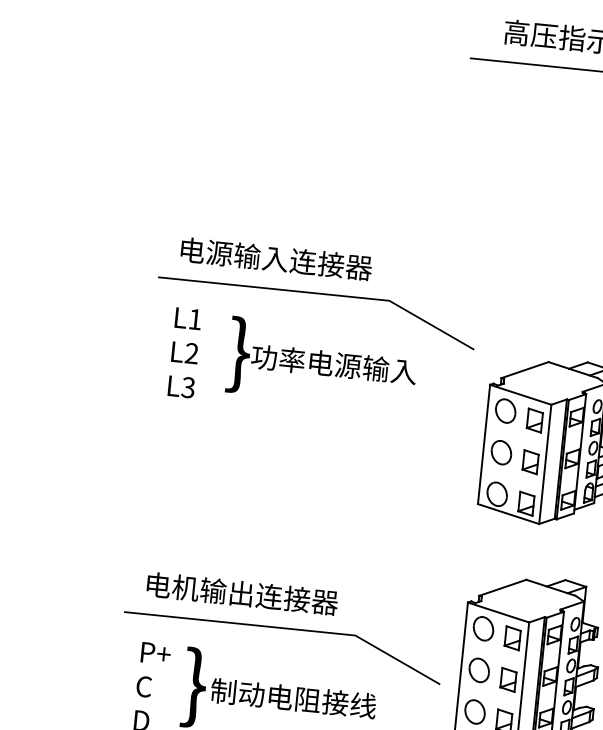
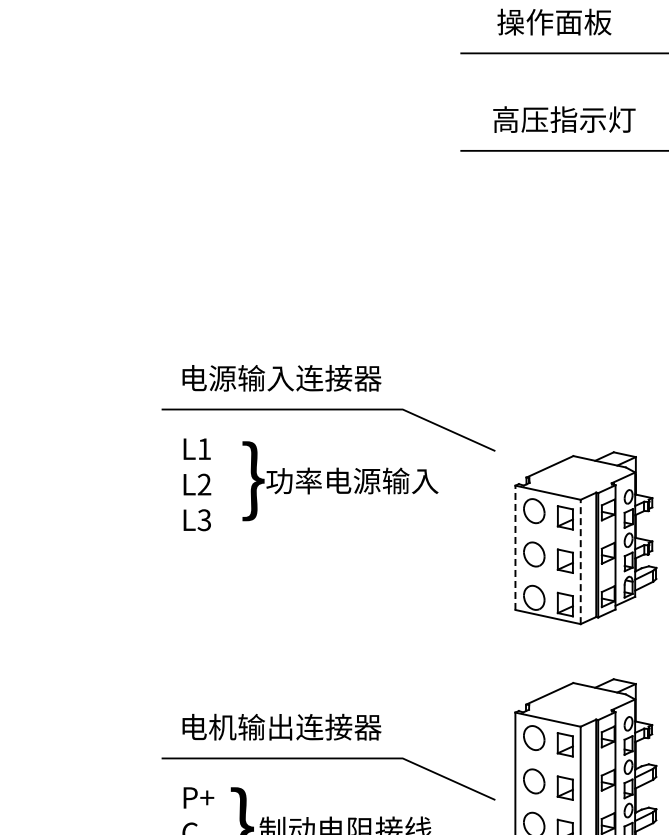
line: (484, 444) -> (515, 547), solid -> dashed
line: (545, 463) -> (580, 561), solid -> dashed

